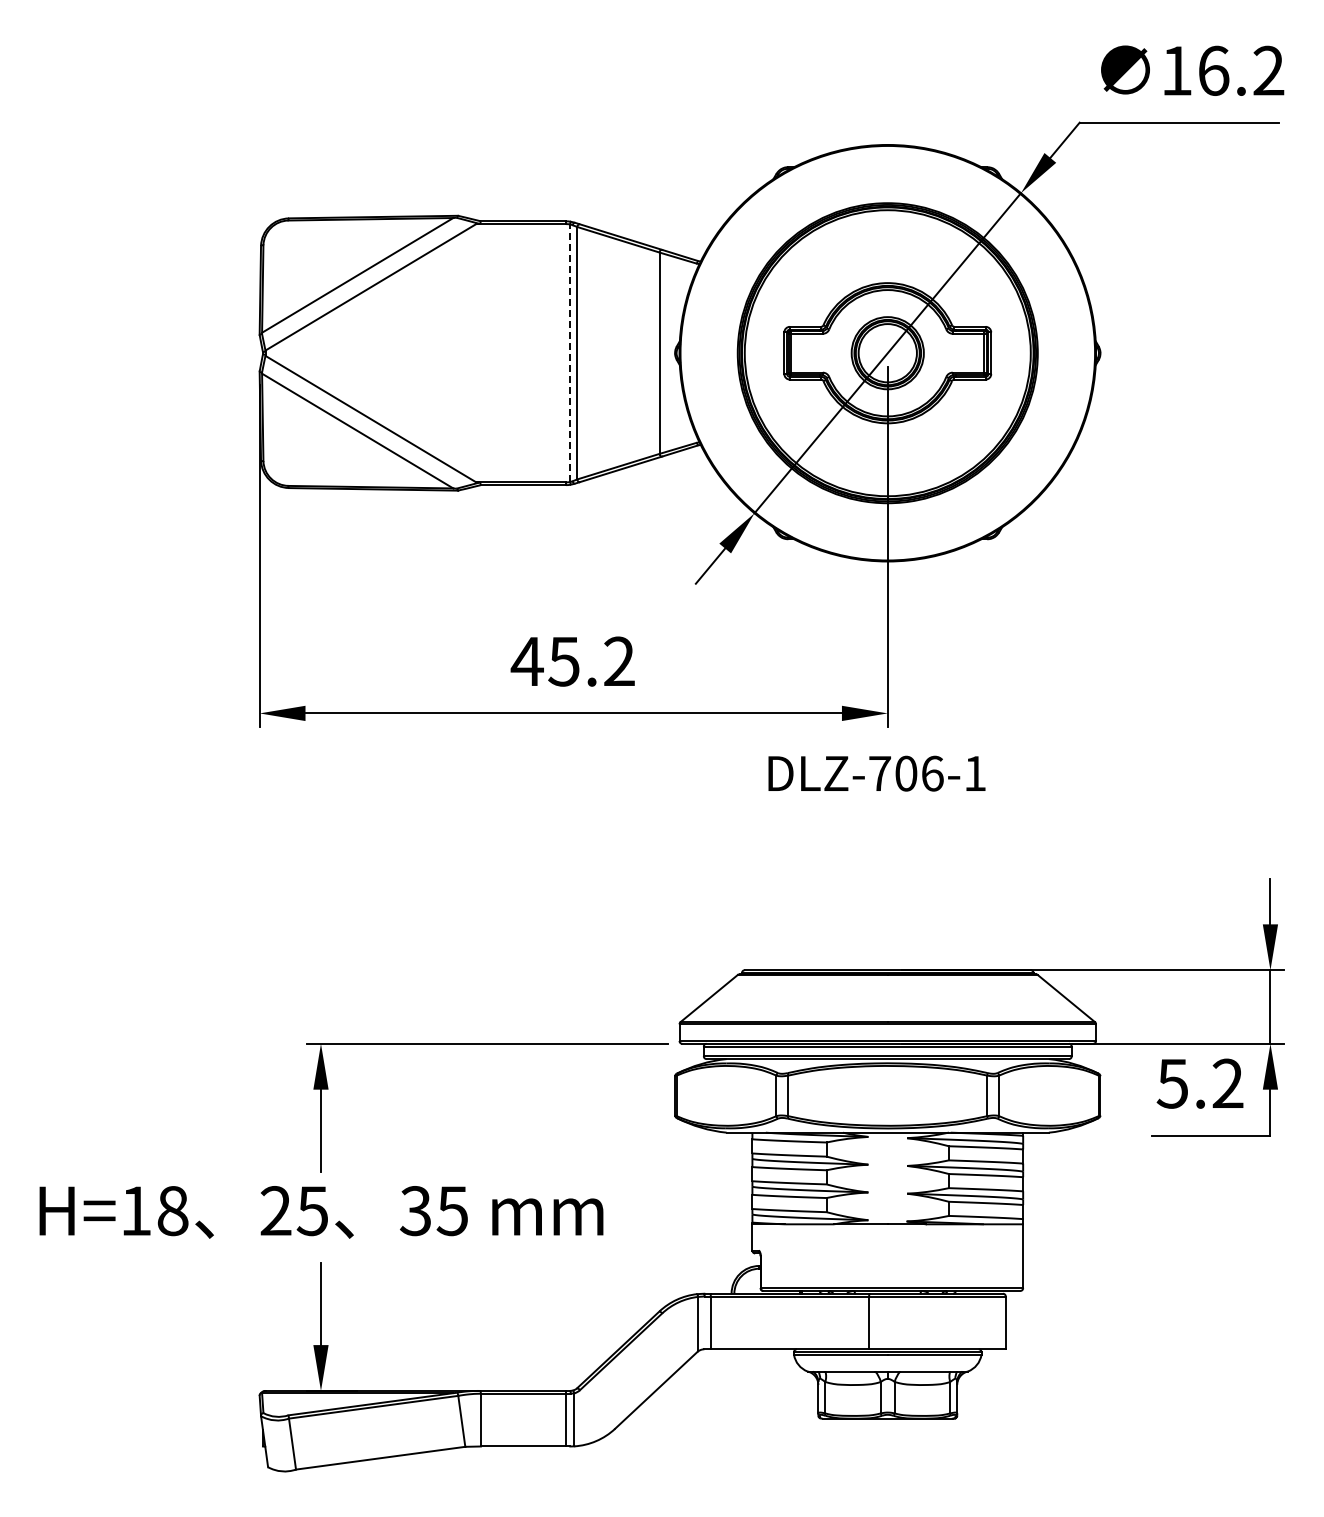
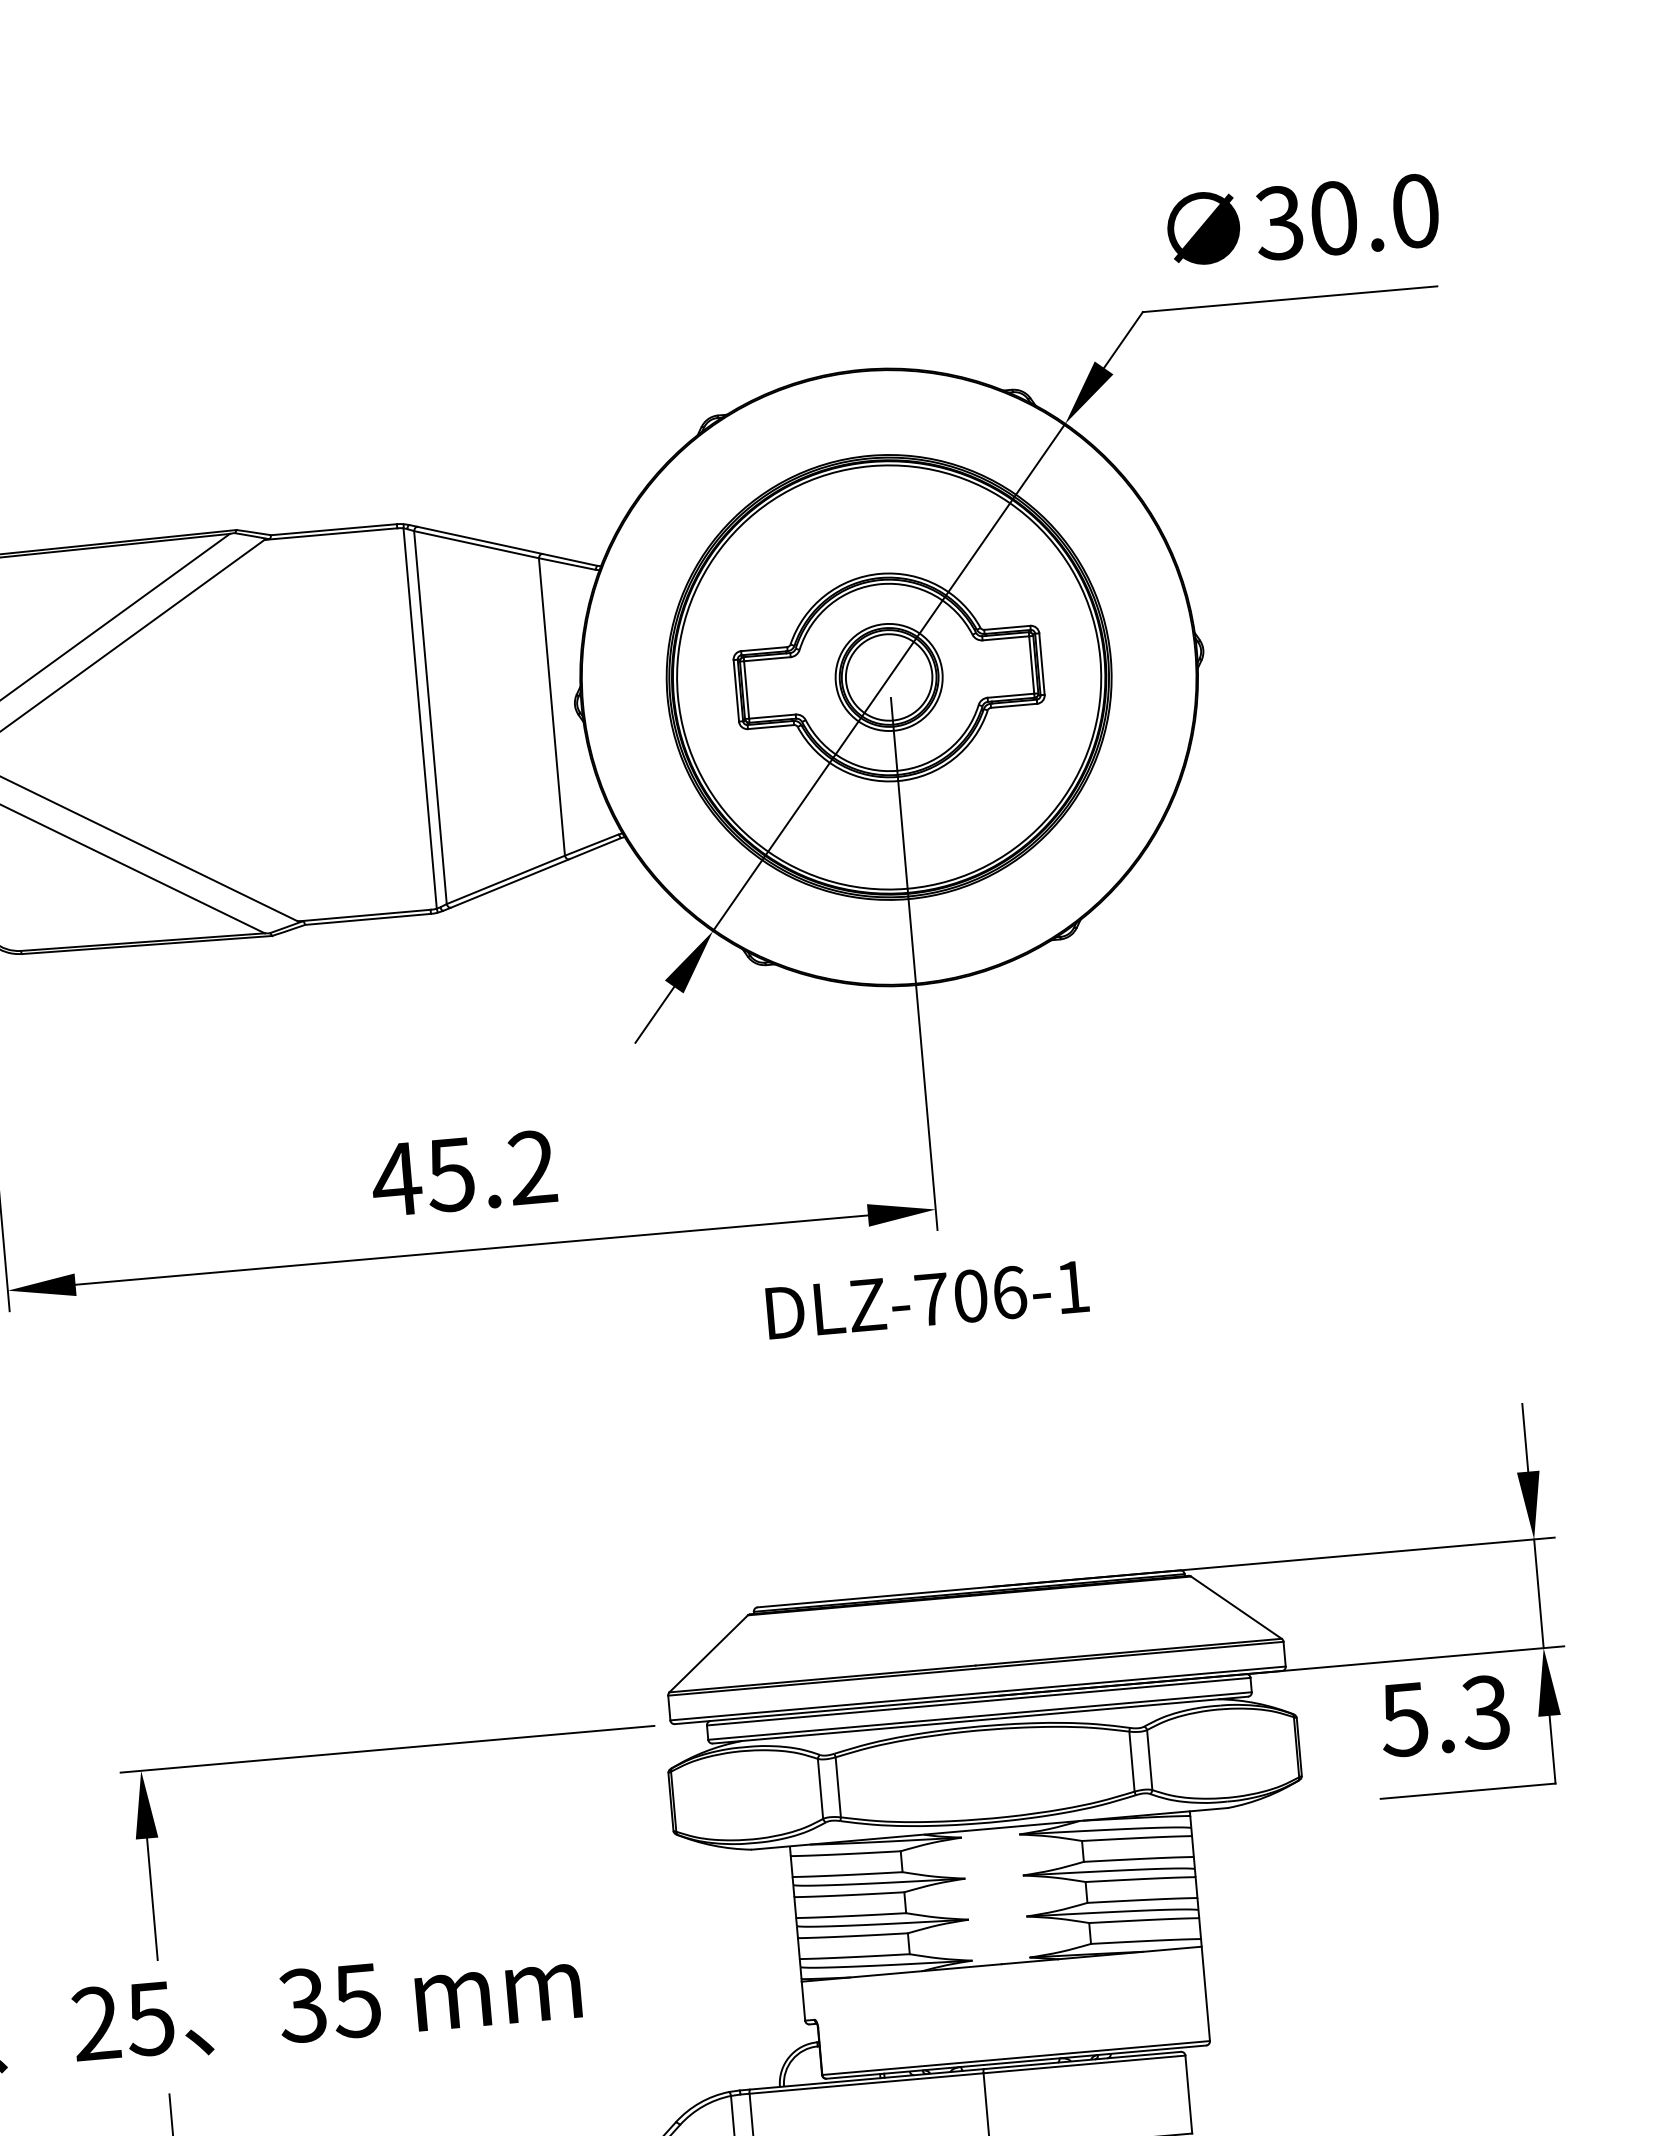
text: (1222, 70) -> (1347, 216), 16.2 -> 30.0
line: (570, 353) -> (420, 718), dashed -> solid
text: (1227, 1083) -> (1485, 1712), 5.2 -> 5.3

